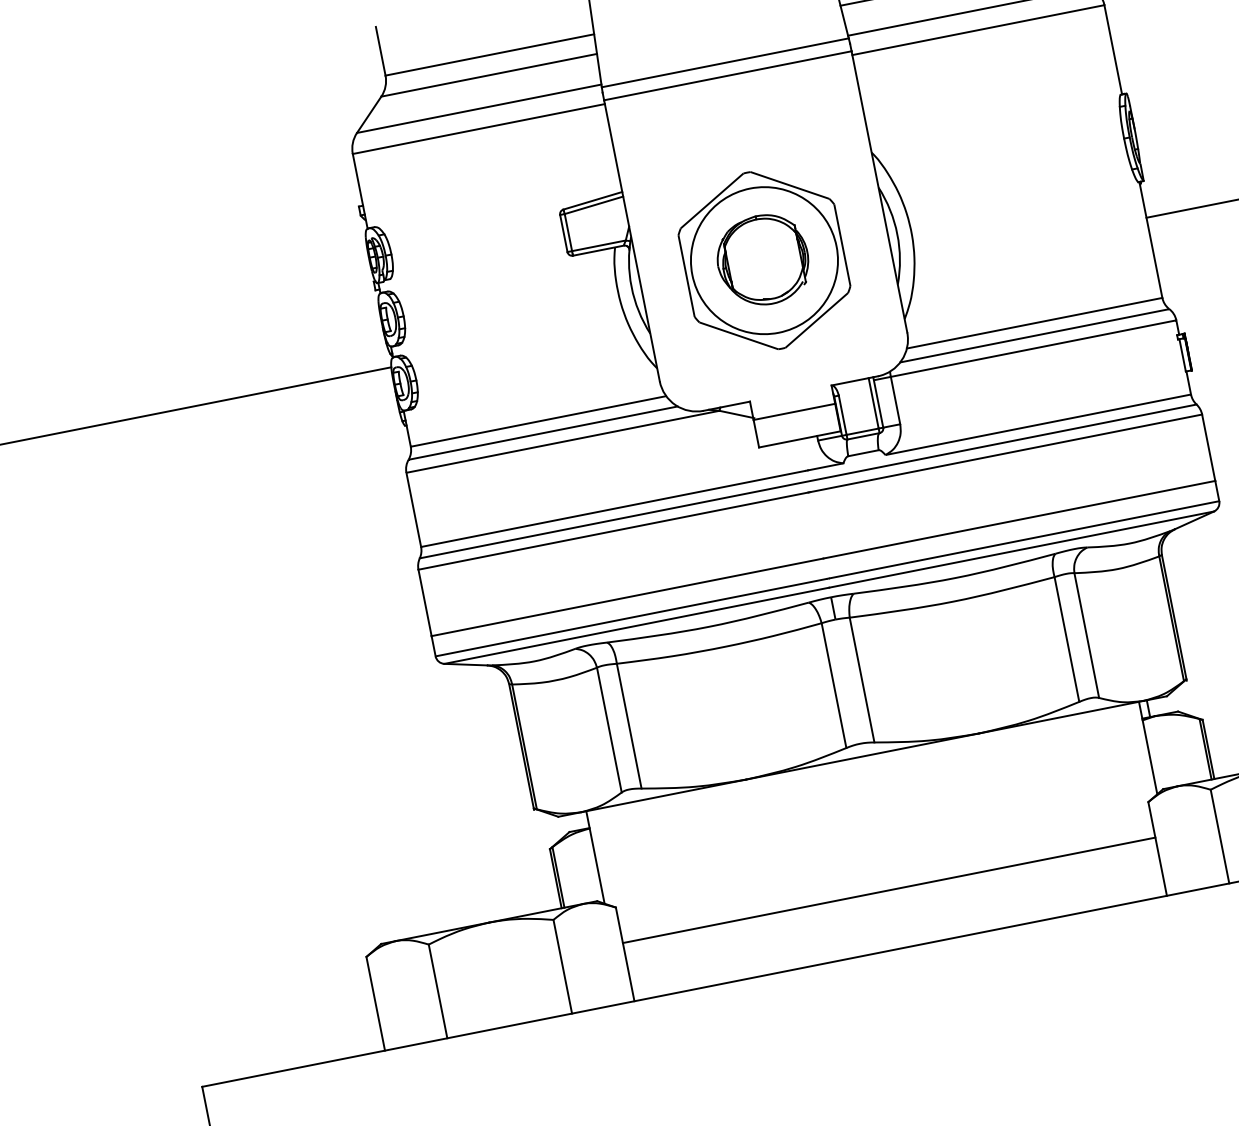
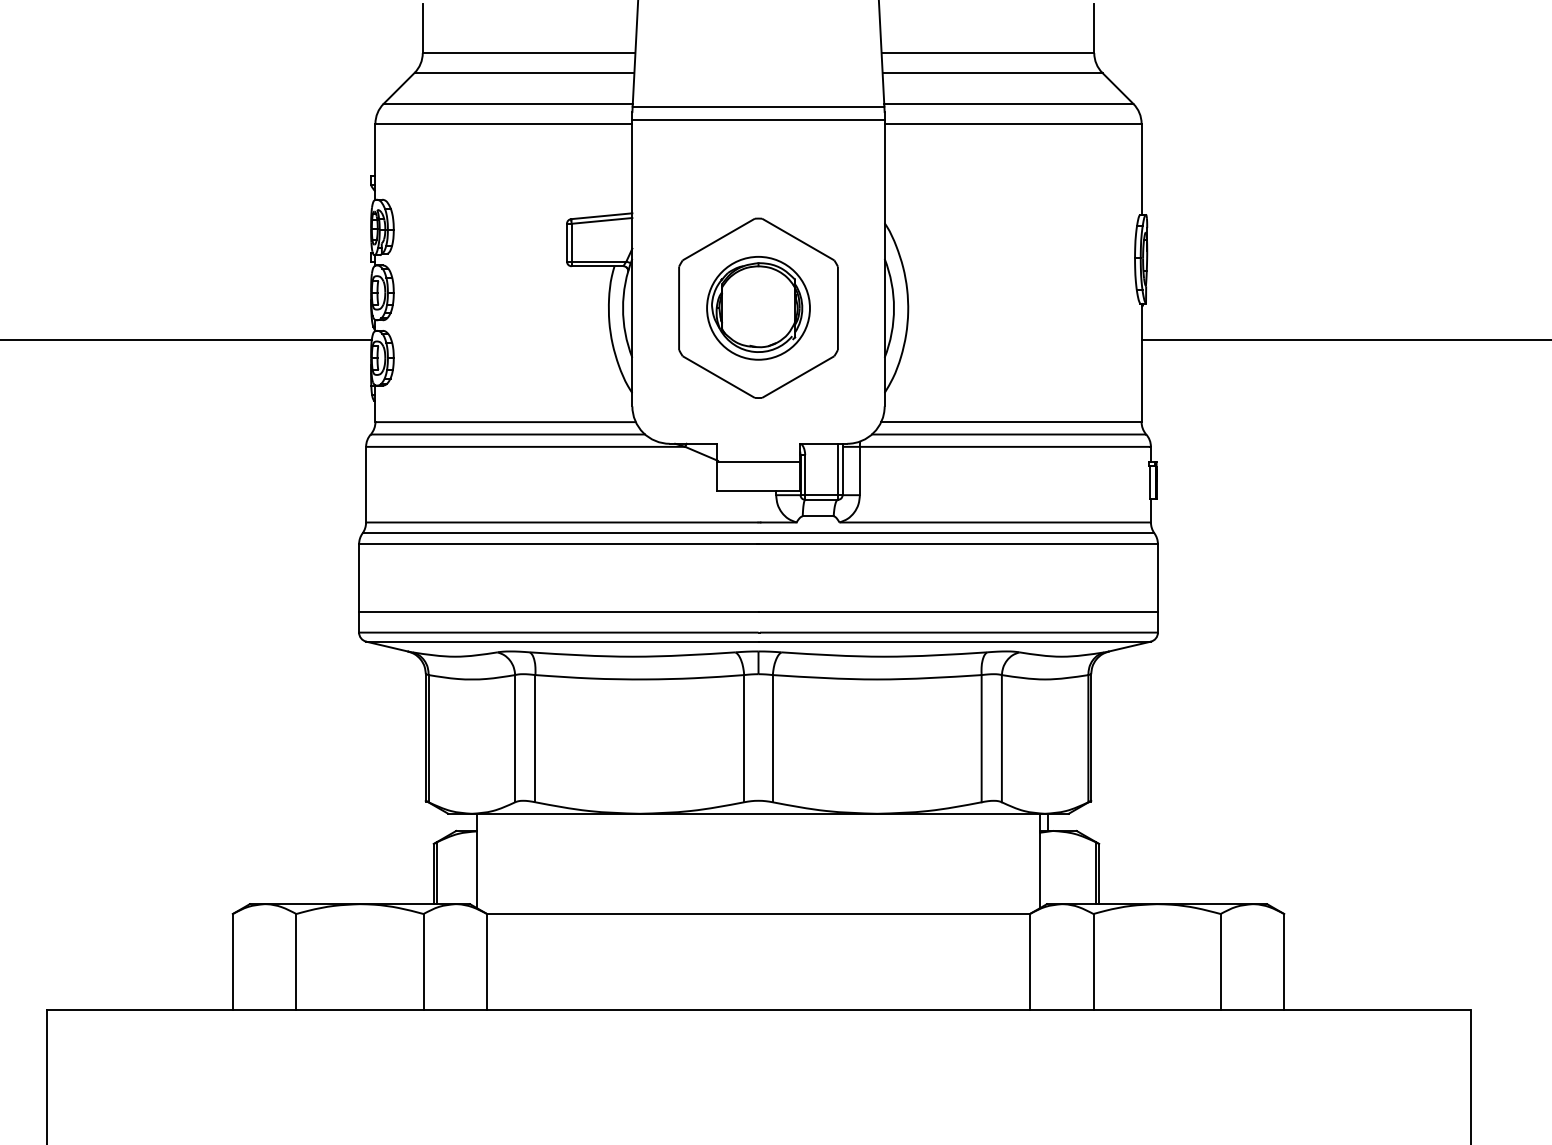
circle: (764, 259) -> (758, 307), size x0.7
line: (889, 890) -> (758, 914), moved

